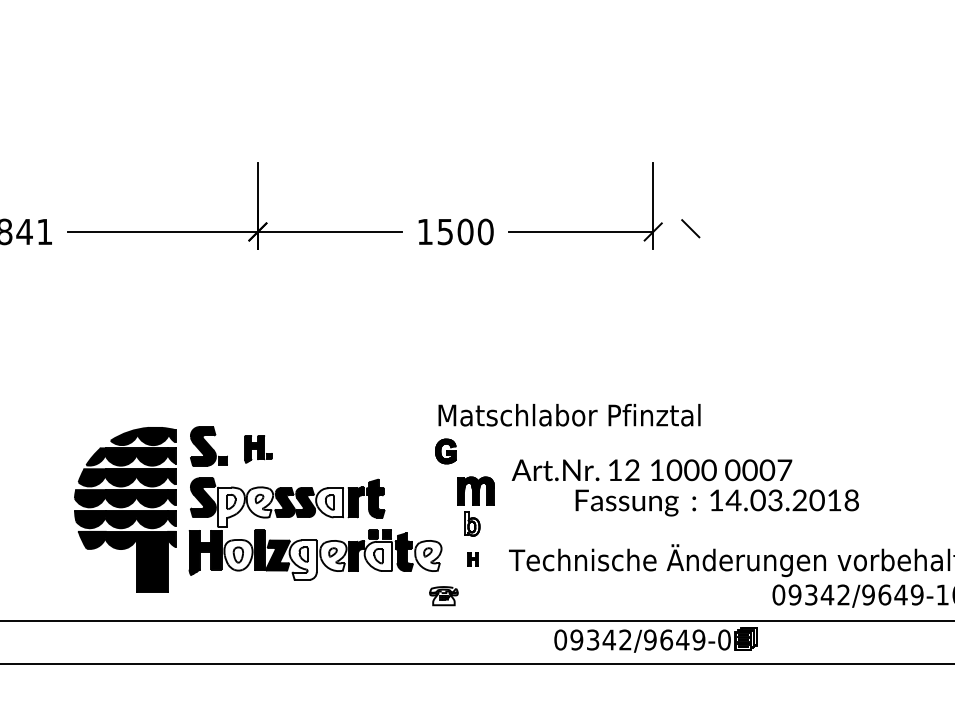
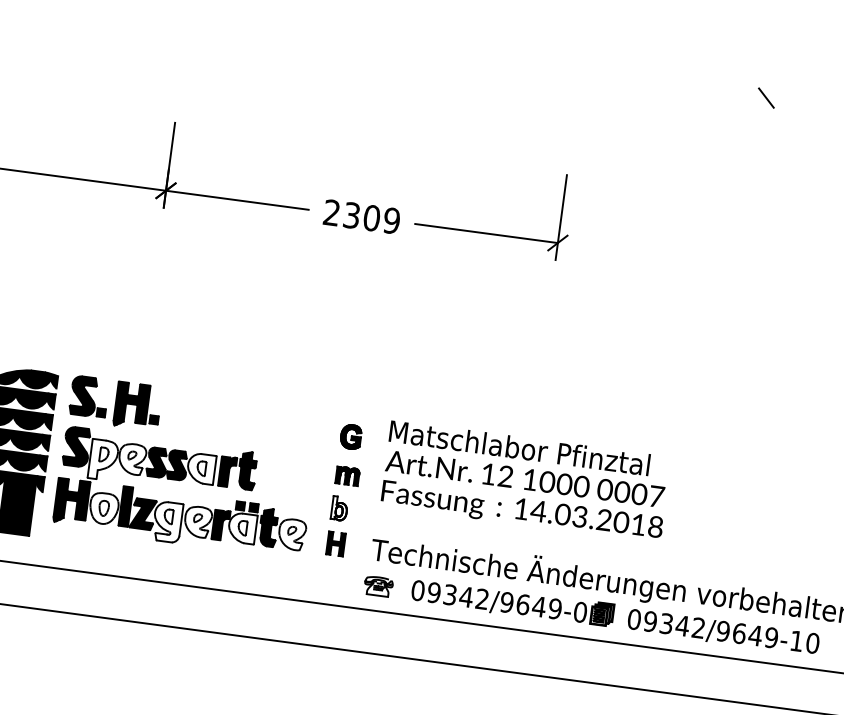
line: (690, 228) -> (766, 97), moved
text: (455, 231) -> (361, 216), 1500 -> 2309
text: (569, 415) -> (519, 448), moved
part: (258, 449) -> (137, 406), size x1.67
part: (445, 451) -> (350, 436), moved
part: (475, 490) -> (347, 475), size x0.62
text: (716, 502) -> (521, 511), moved
part: (473, 559) -> (336, 543), size x1.67
part: (443, 596) -> (378, 586), moved
part: (655, 639) -> (512, 602), moved

